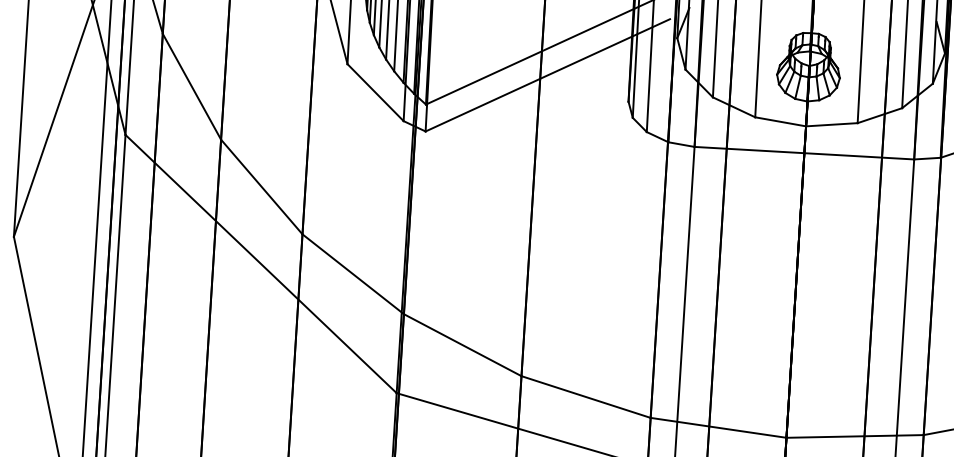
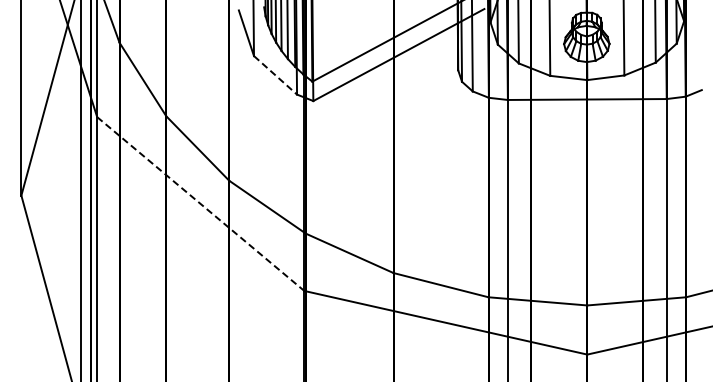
line: (375, 92) -> (275, 75), solid -> dashed
line: (262, 264) -> (201, 204), solid -> dashed

